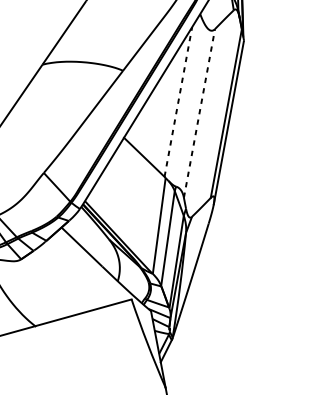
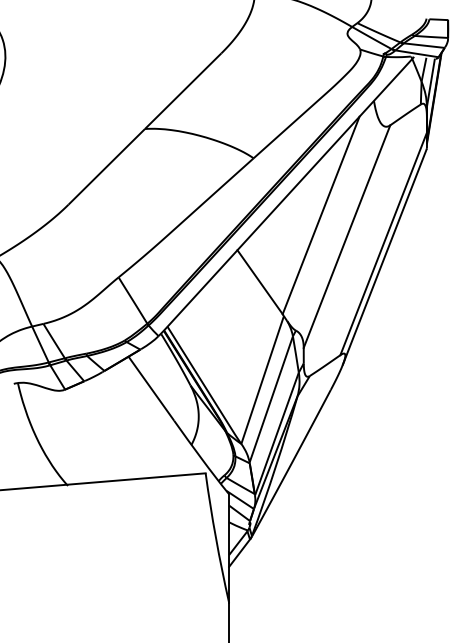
line: (178, 101) -> (321, 215), dashed -> solid
line: (199, 113) -> (347, 236), dashed -> solid

